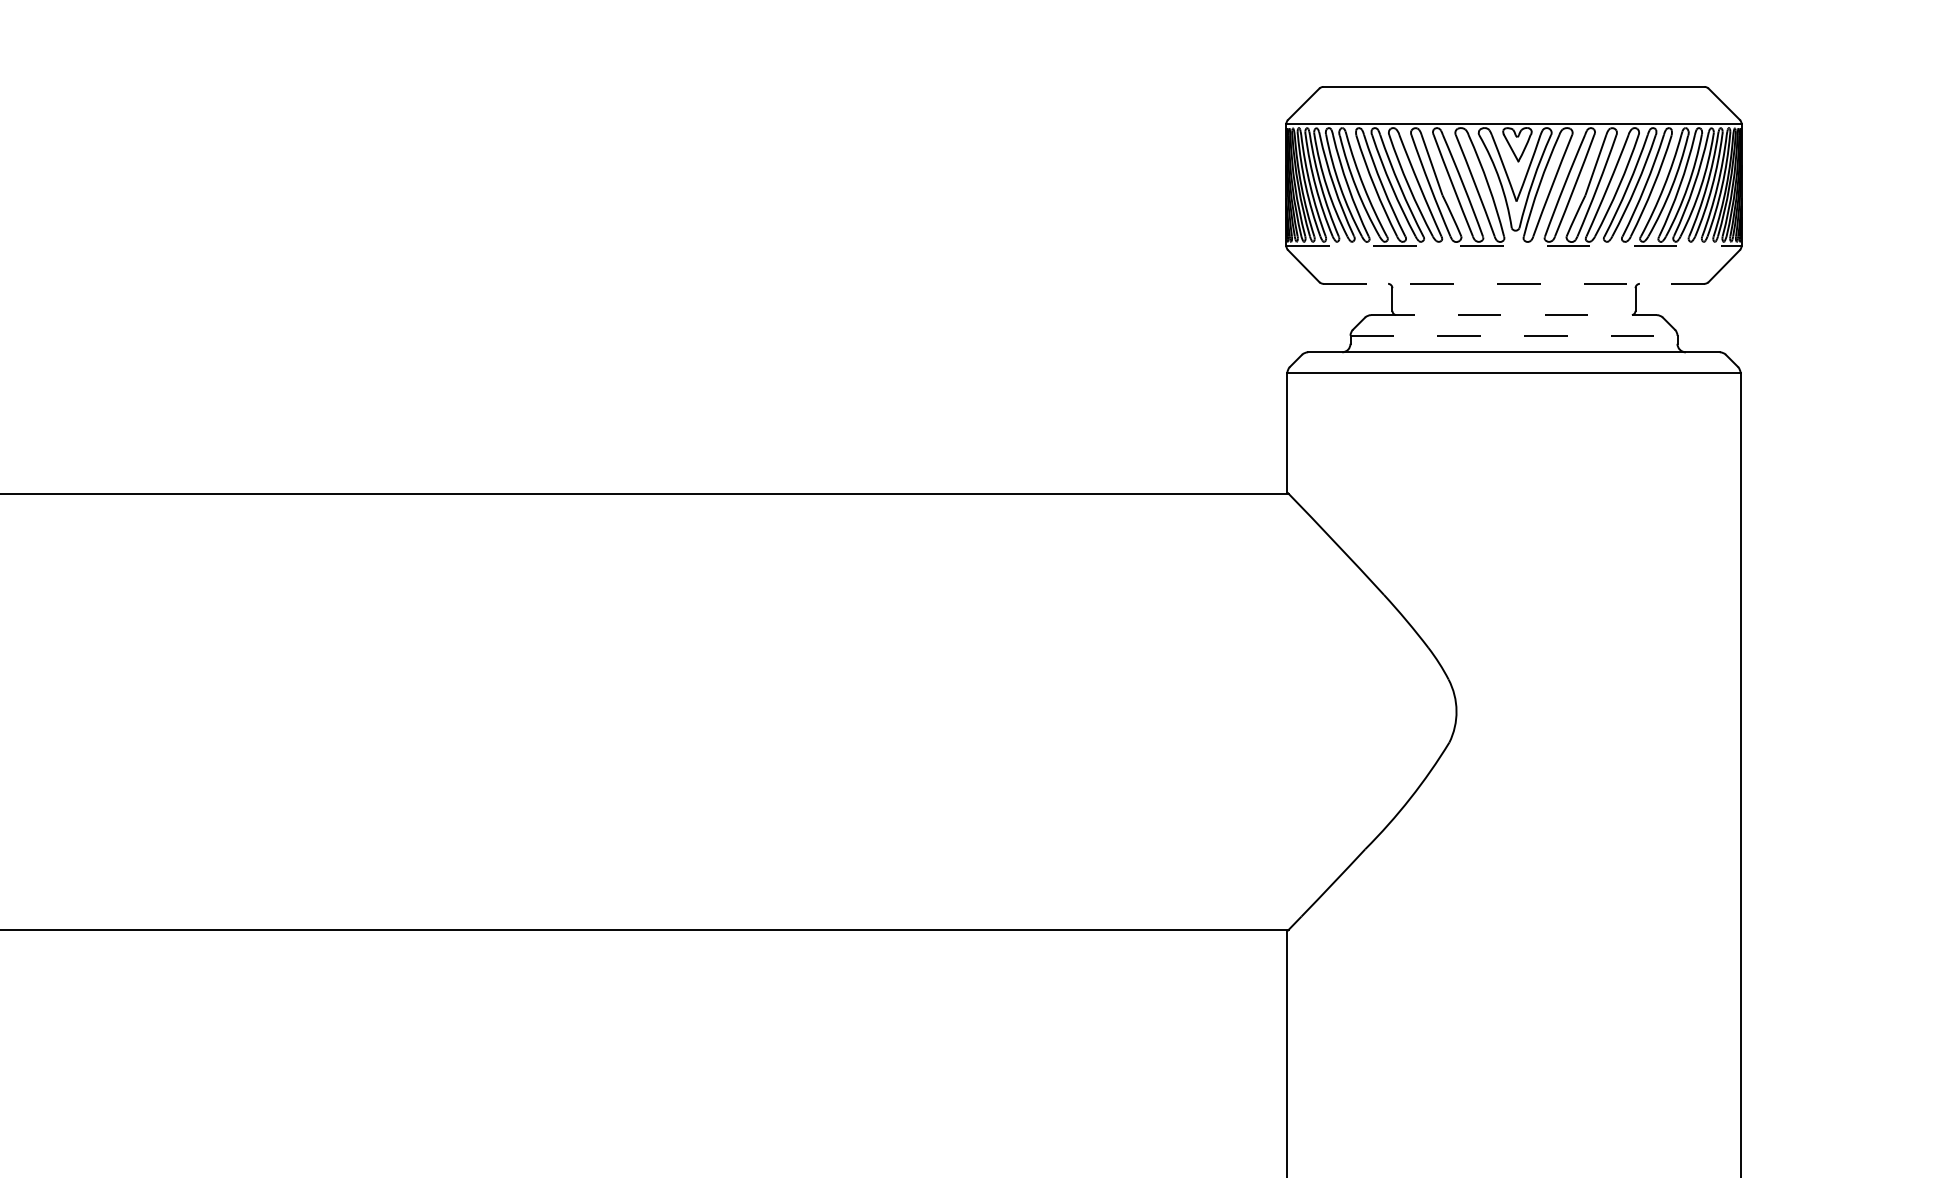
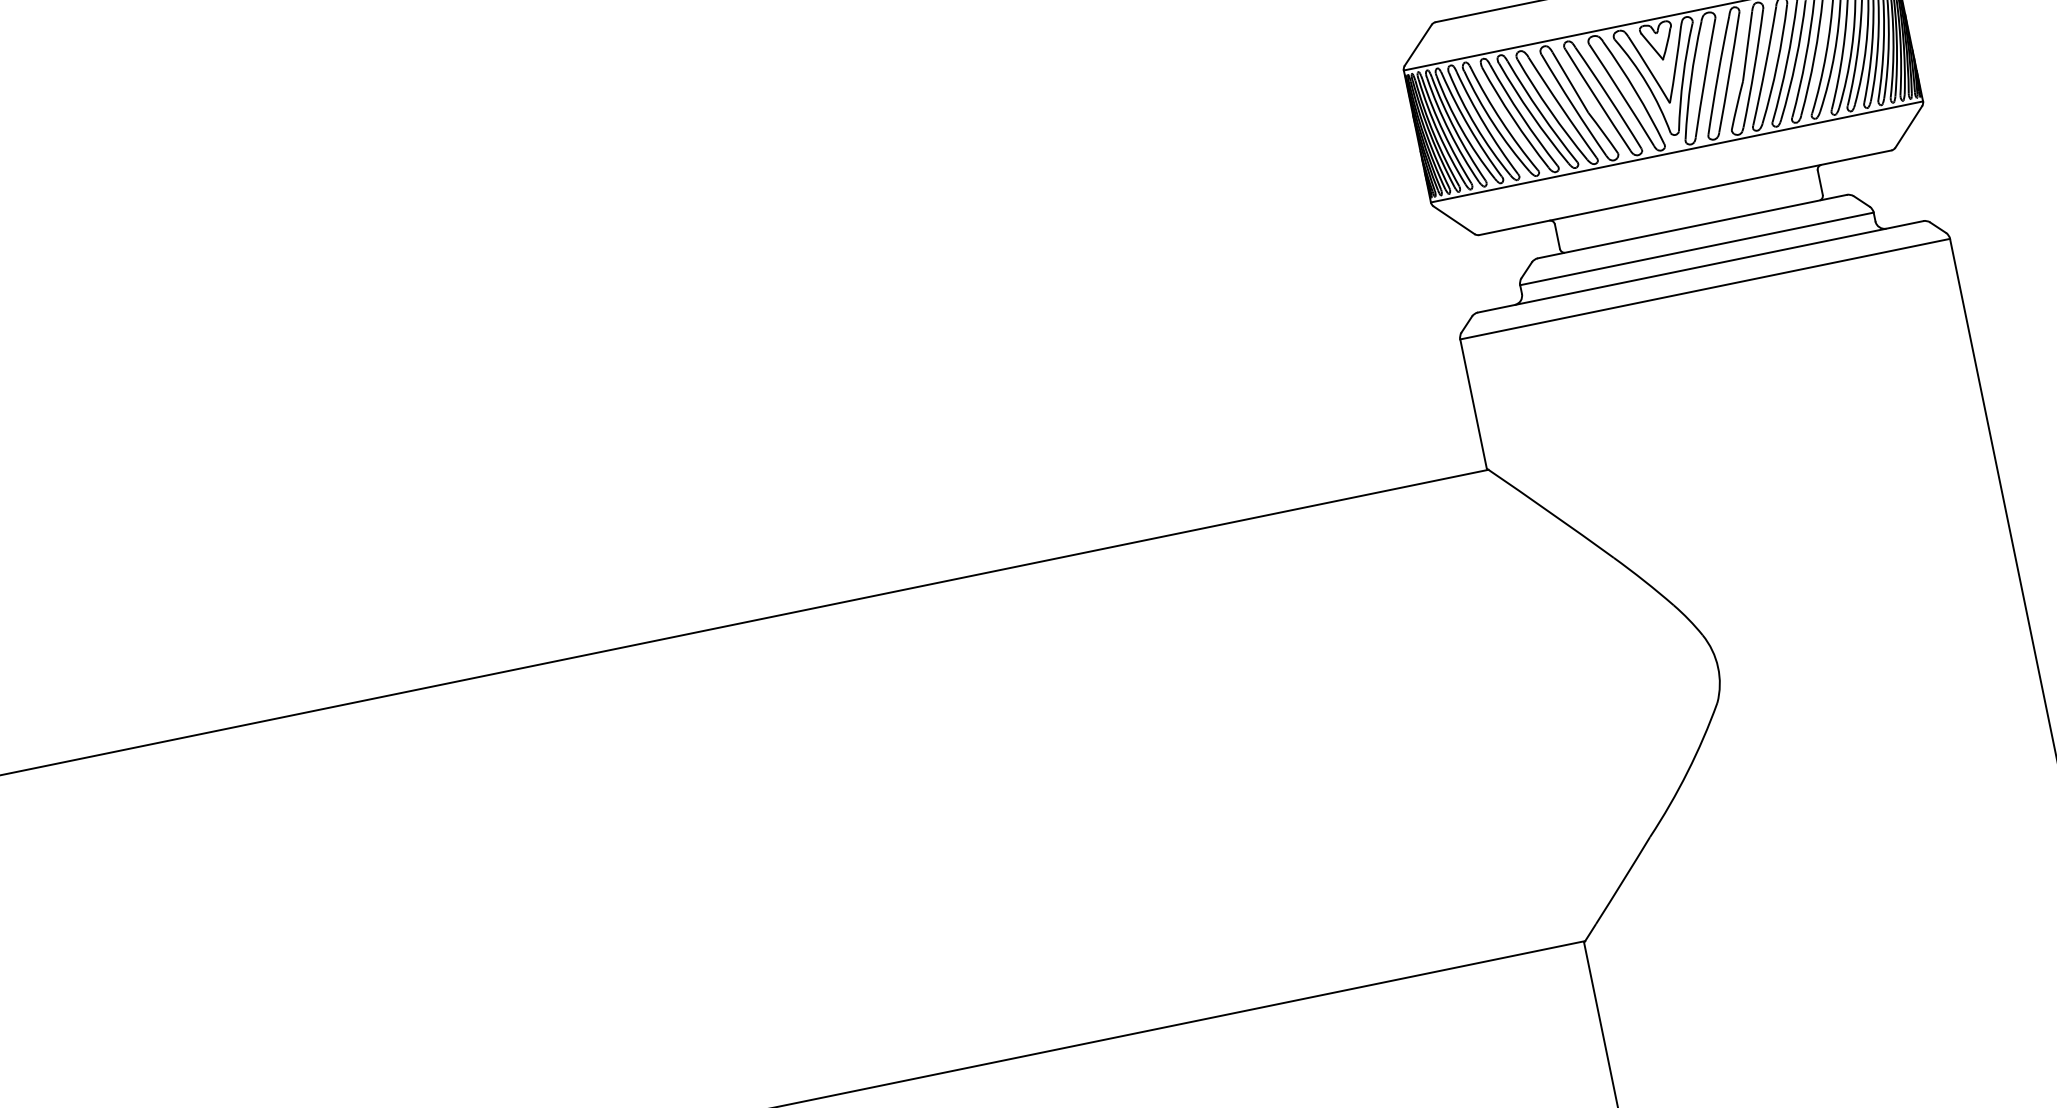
line: (1513, 246) -> (1676, 152), dashed -> solid
line: (1513, 283) -> (1684, 192), dashed -> solid
line: (1513, 315) -> (1691, 227), dashed -> solid
line: (1514, 335) -> (1697, 248), dashed -> solid

